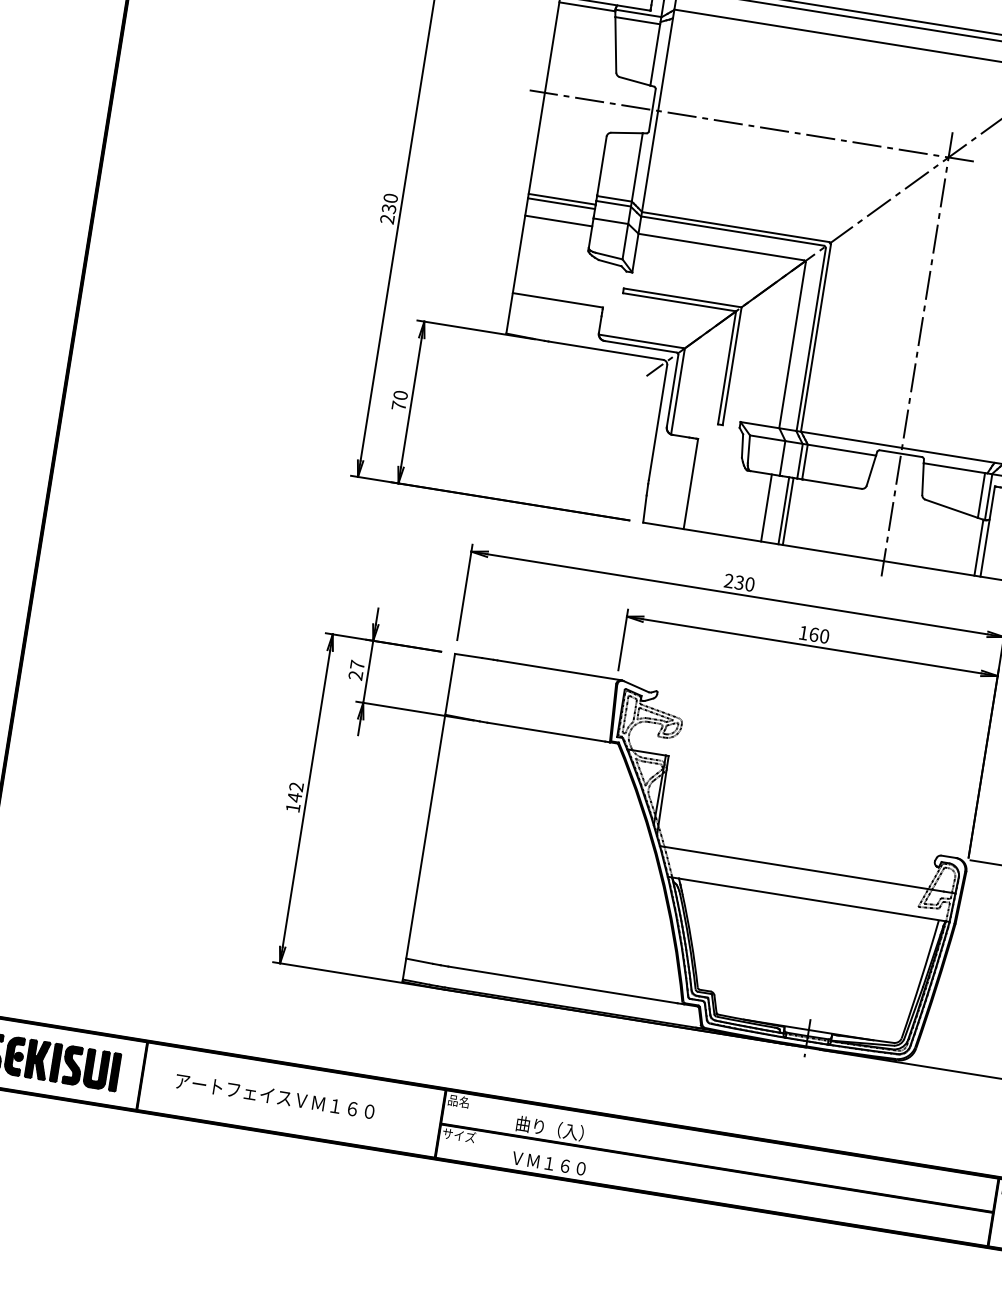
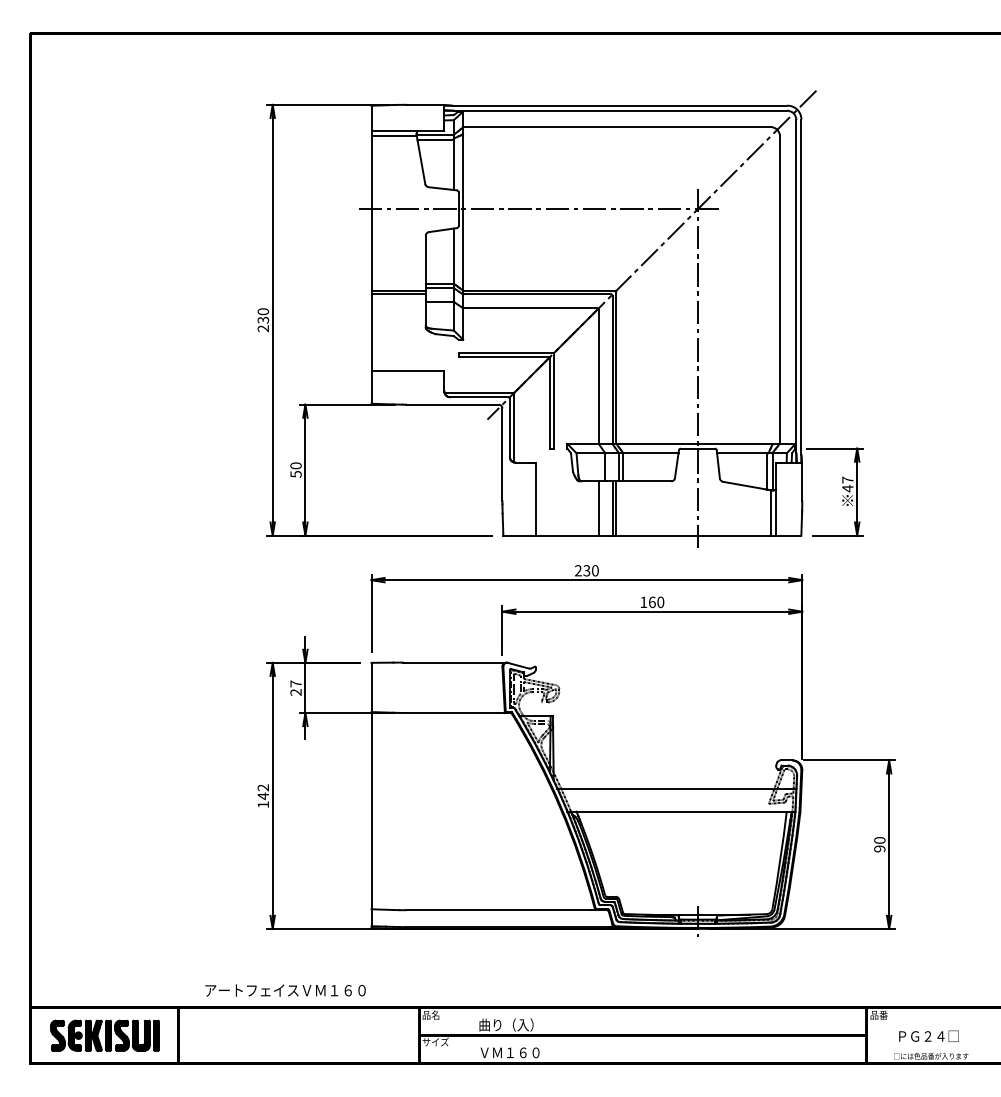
line: (558, 221) -> (398, 308), removed
text: (398, 405) -> (295, 474), 70 -> 50
text: (275, 1096) -> (285, 990), moved

